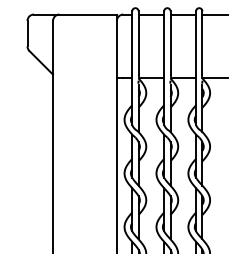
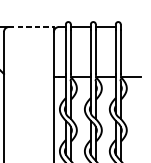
line: (88, 14) -> (31, 26), solid -> dashed
line: (214, 14) -> (130, 26), removed

